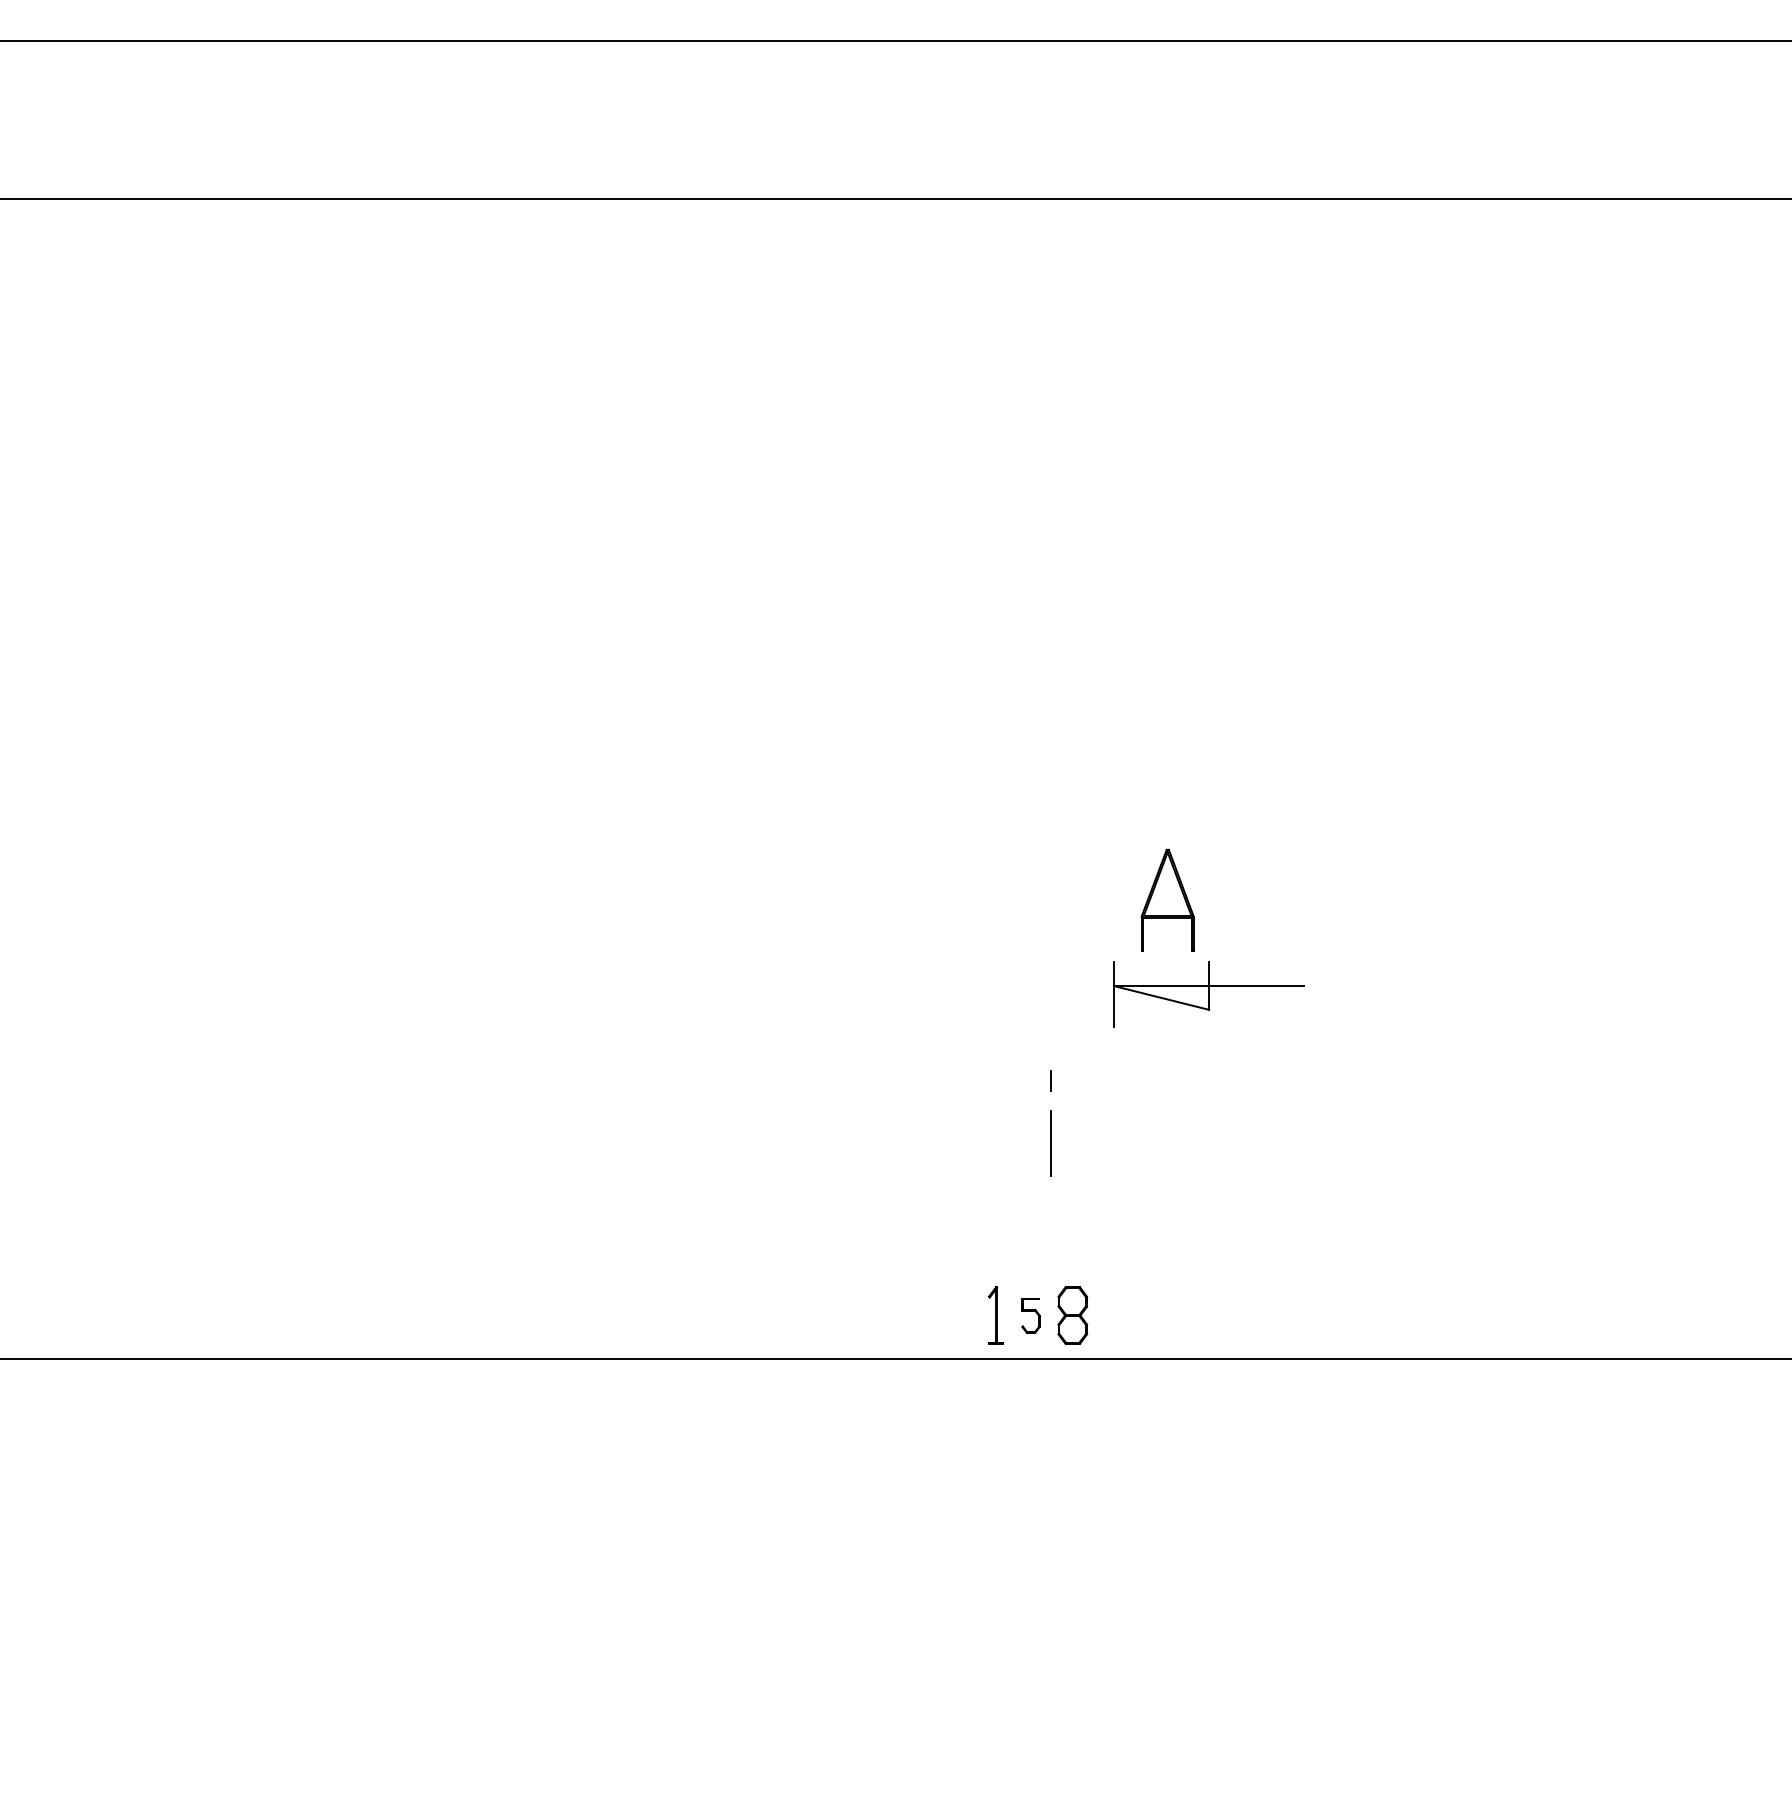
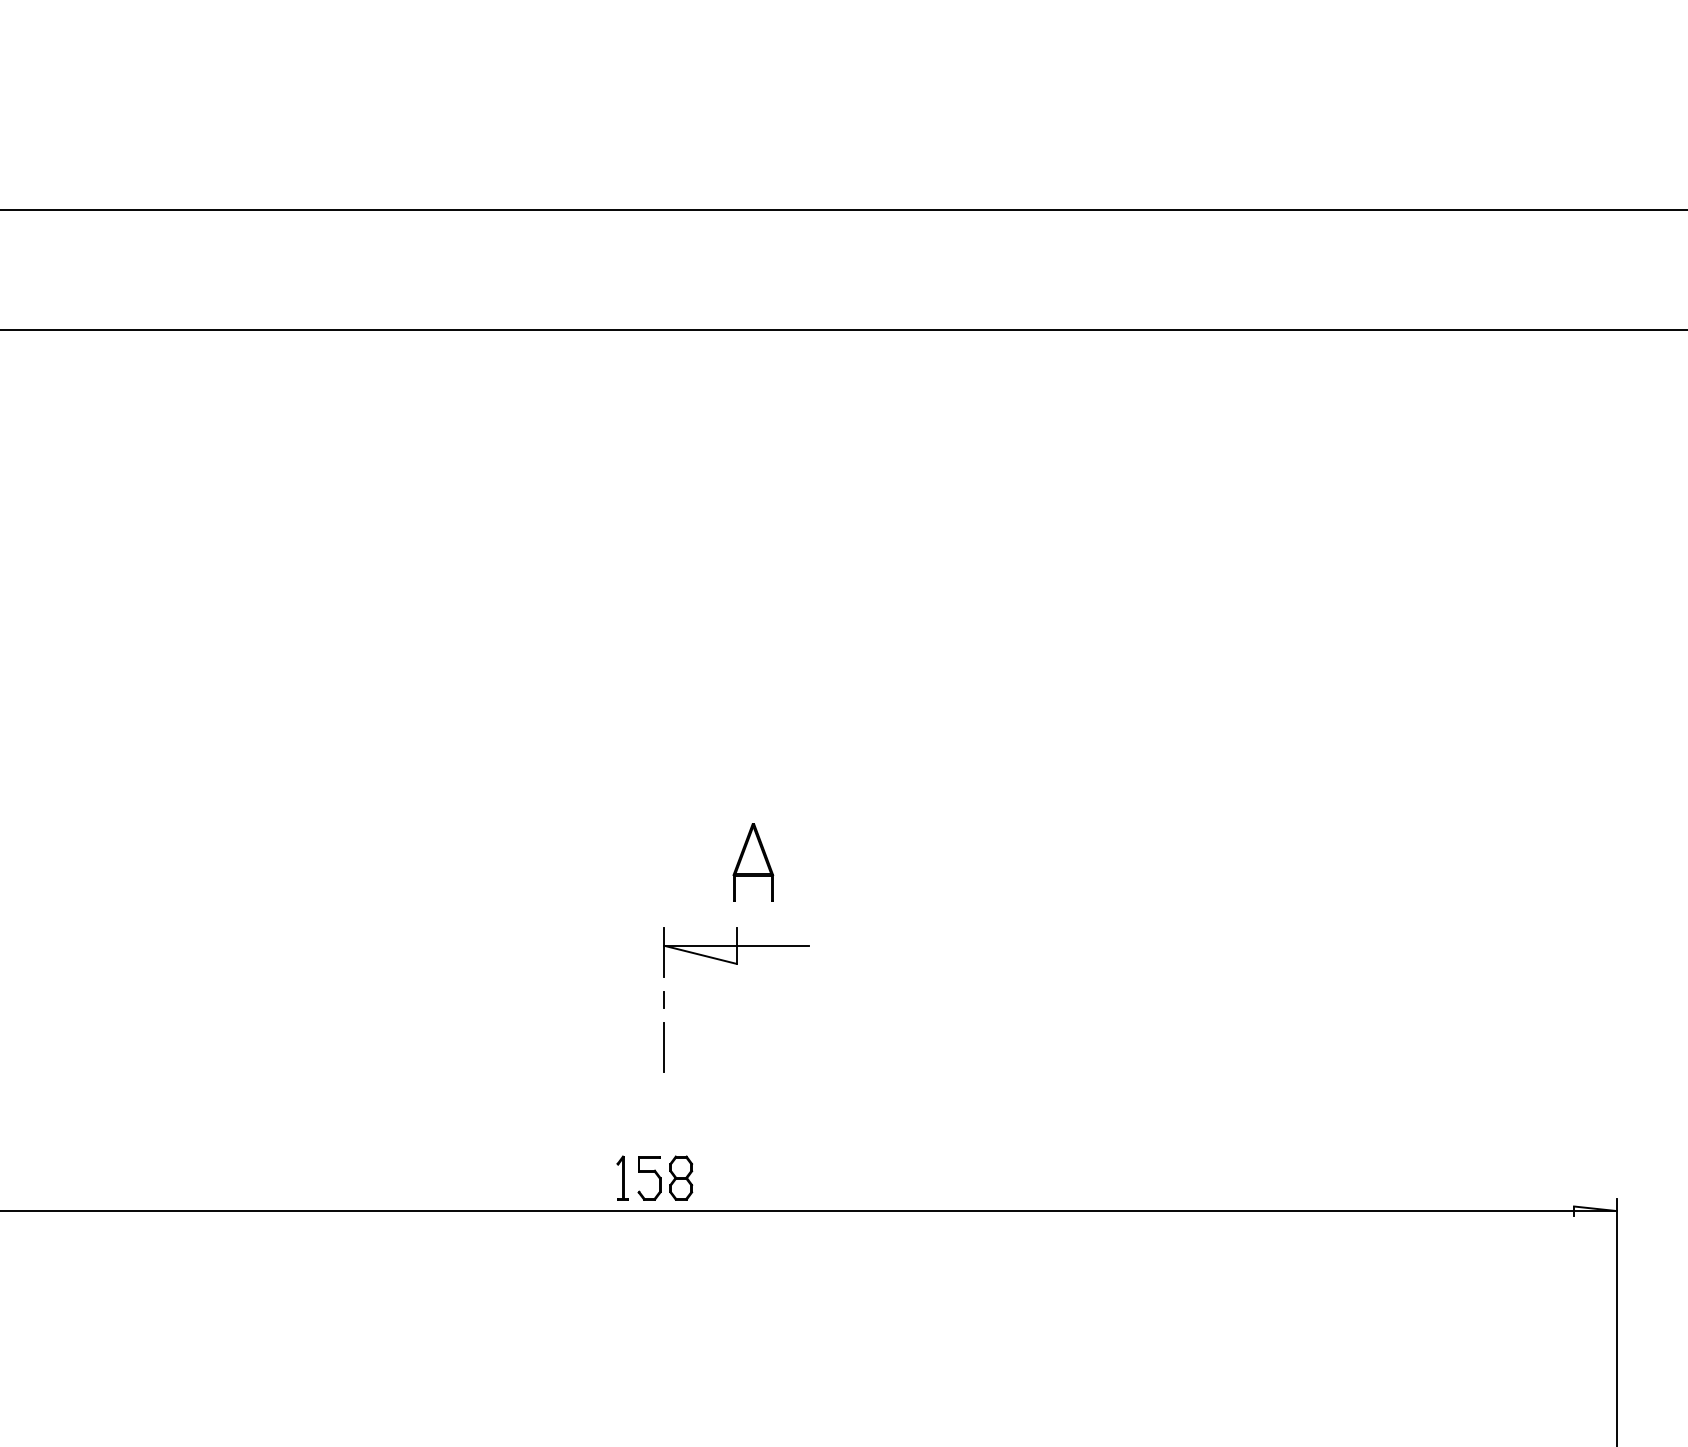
part: (1208, 994) -> (736, 952), moved
part: (1030, 1315) -> (649, 1178), size x1.67

